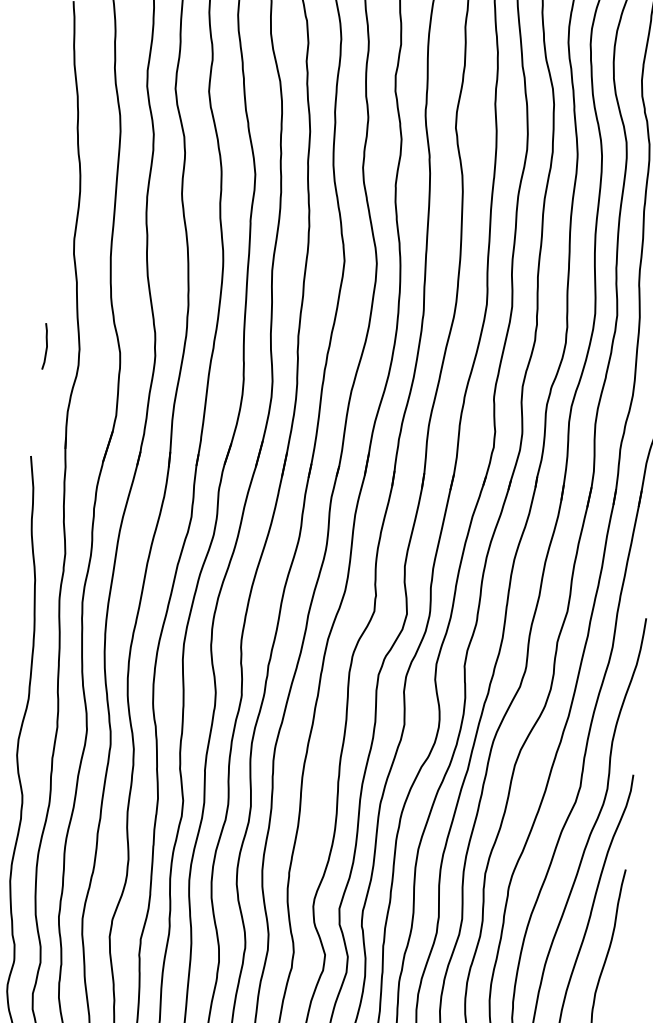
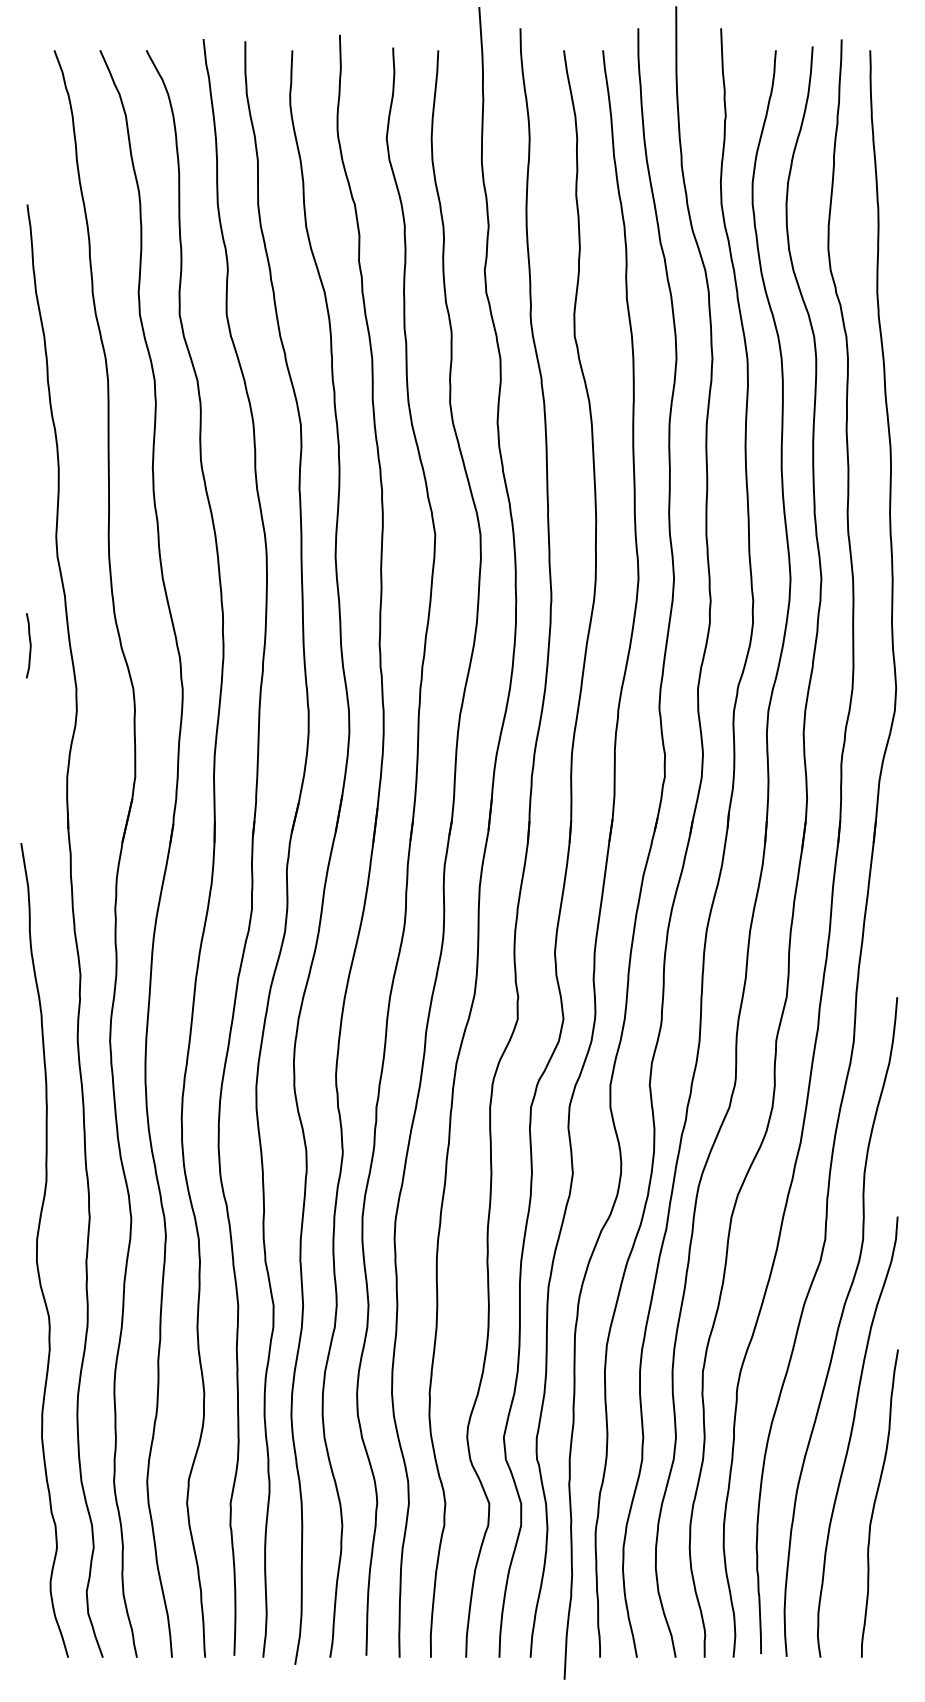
curve: (46, 346) -> (29, 645), moved

